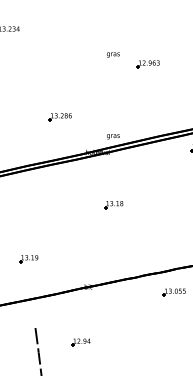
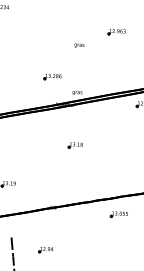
text: (112, 54) -> (78, 45), moved
part: (147, 64) -> (116, 32), moved
part: (59, 117) -> (52, 77), moved

